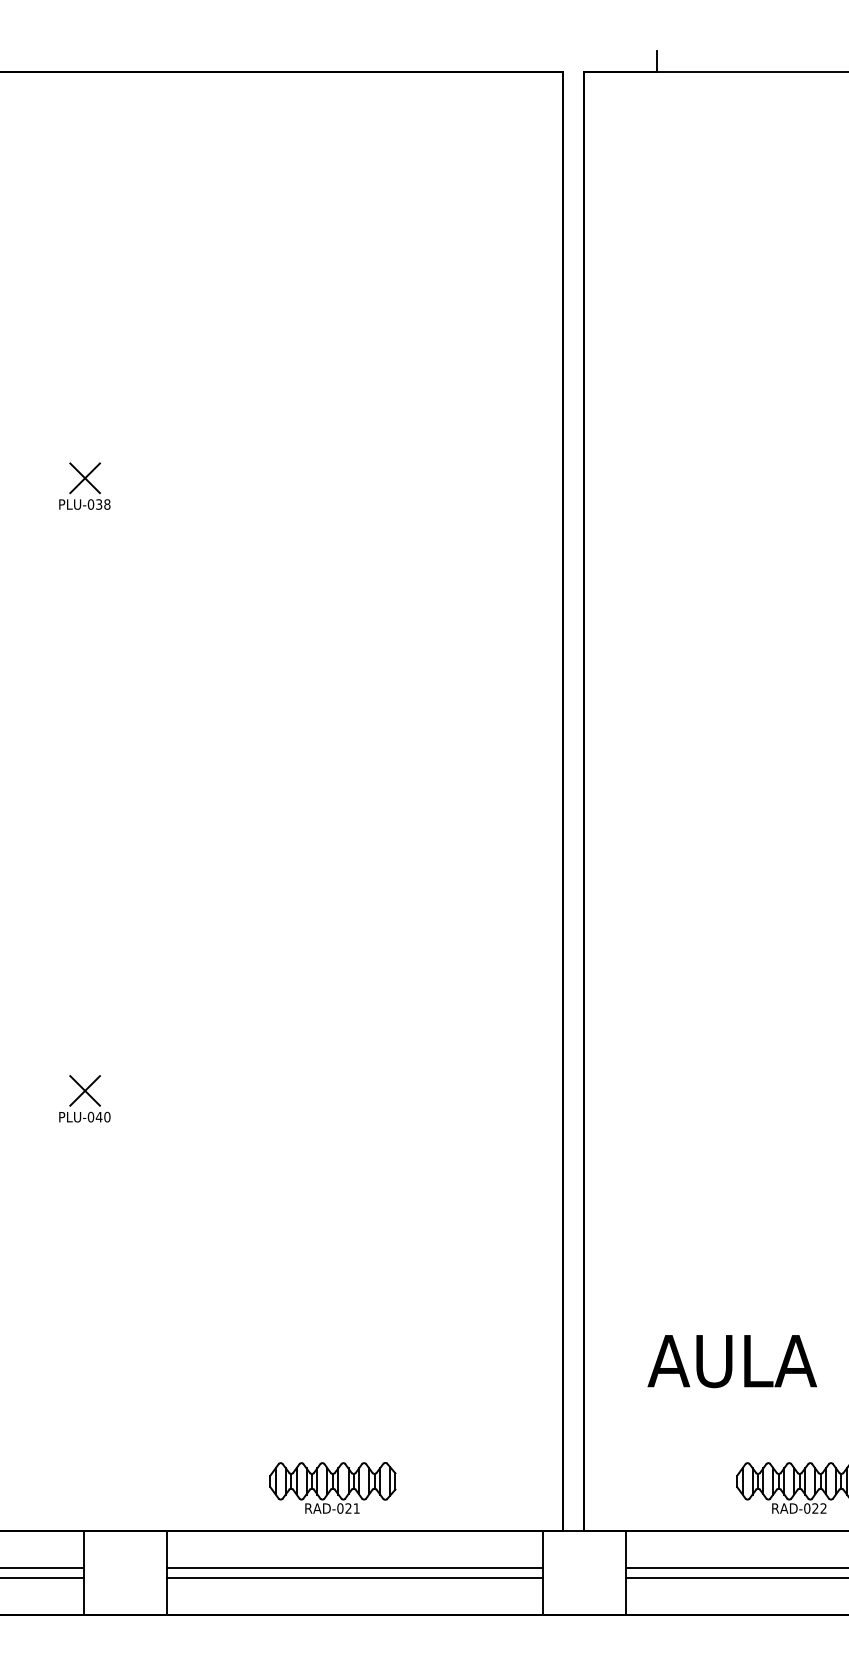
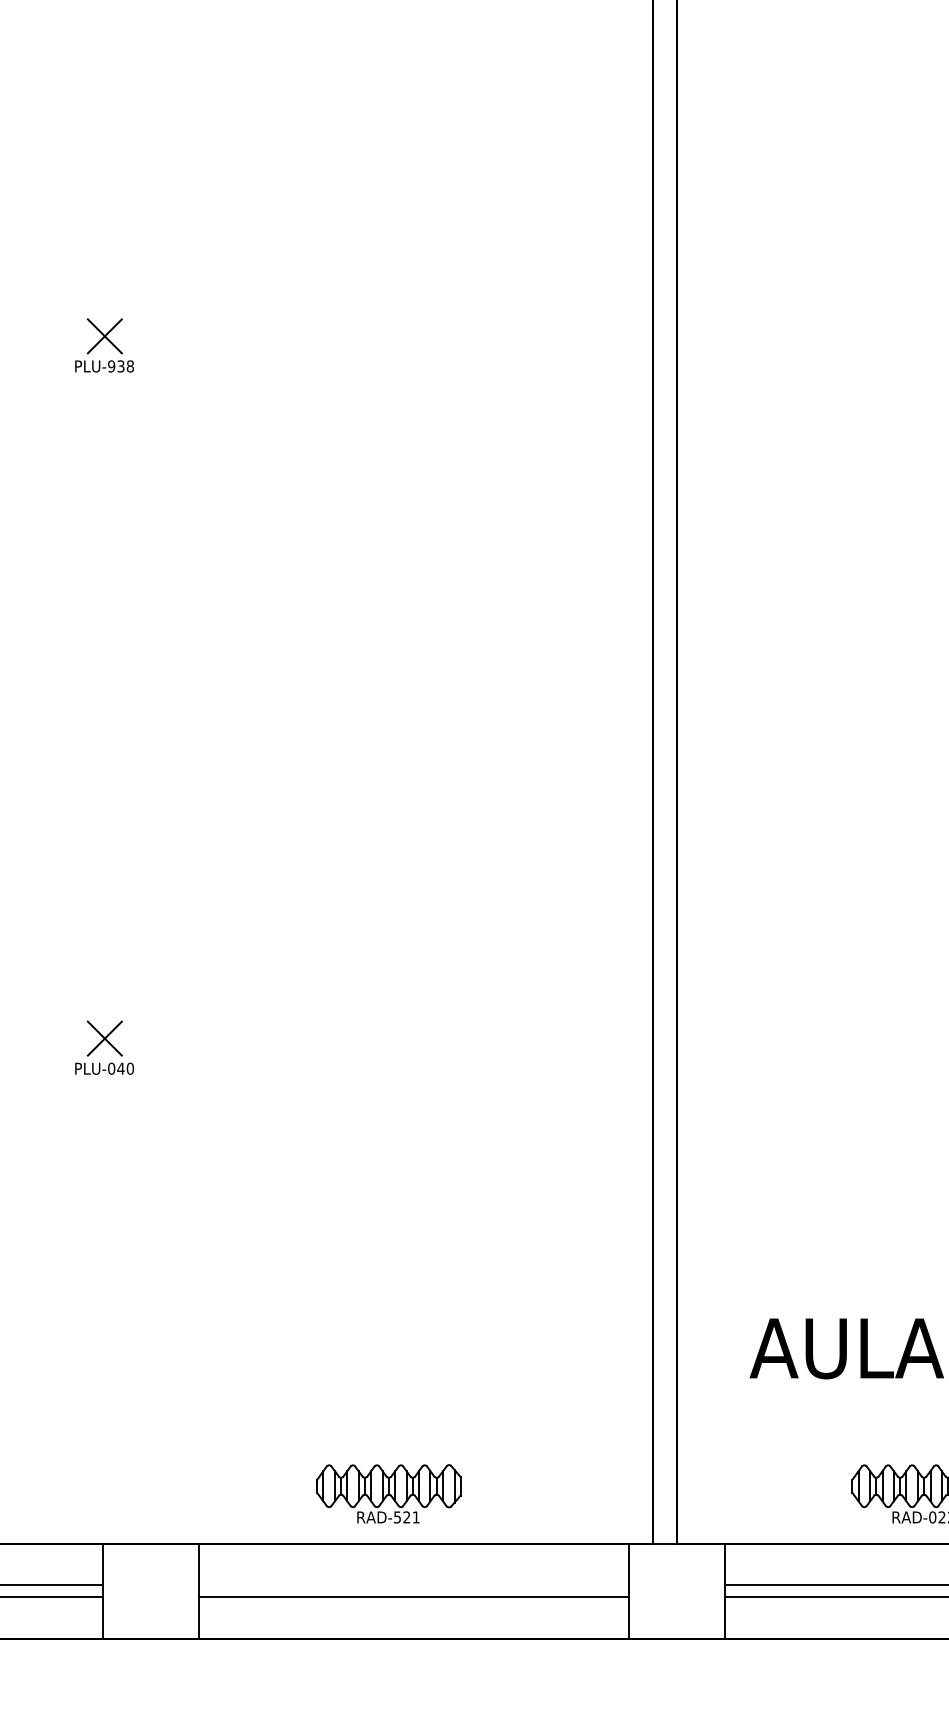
text: (90, 504) -> (111, 366), PLU-038 -> PLU-938
text: (340, 1508) -> (397, 1517), RAD-021 -> RAD-521
line: (354, 1567) -> (413, 1585), removed

